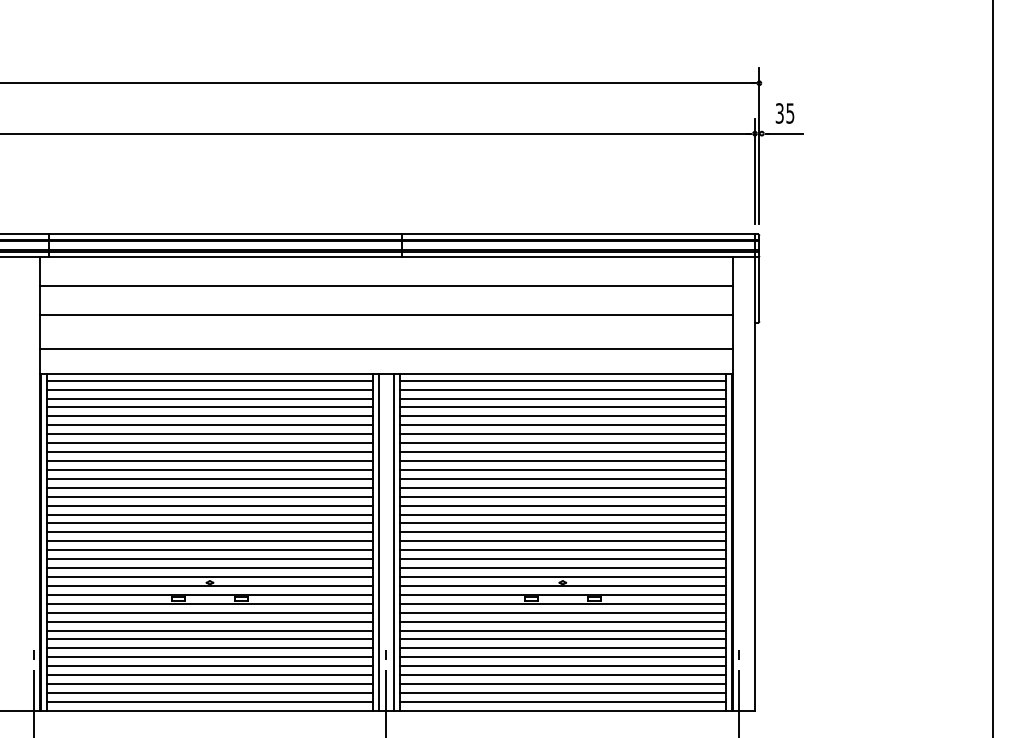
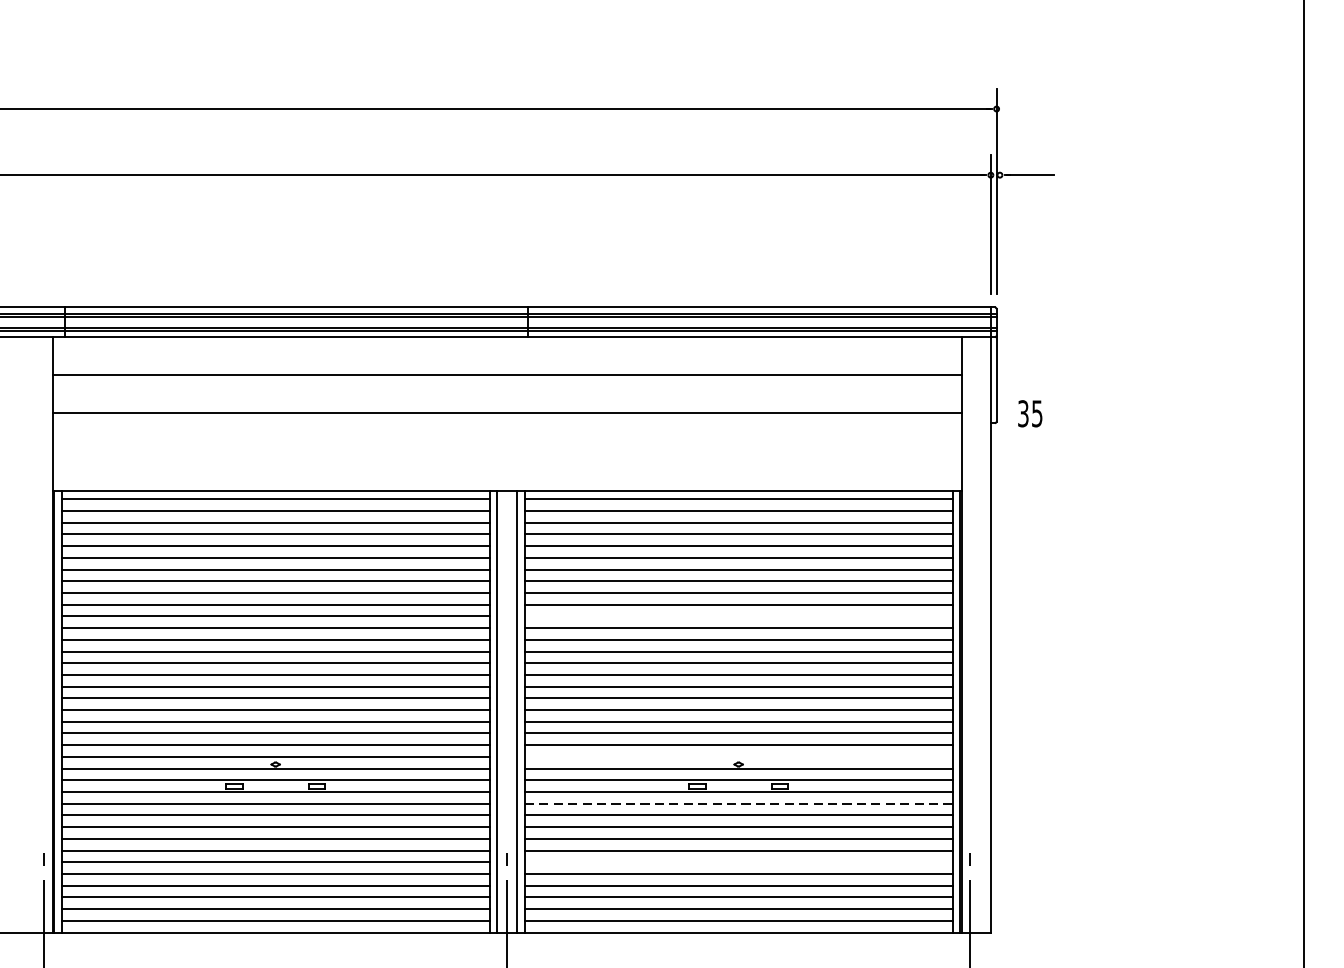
text: (784, 113) -> (1029, 413), moved
line: (386, 349) -> (507, 458), removed
line: (562, 469) -> (738, 615), removed
line: (562, 576) -> (738, 756), removed
line: (562, 612) -> (738, 803), solid -> dashed
line: (562, 657) -> (738, 862), removed

